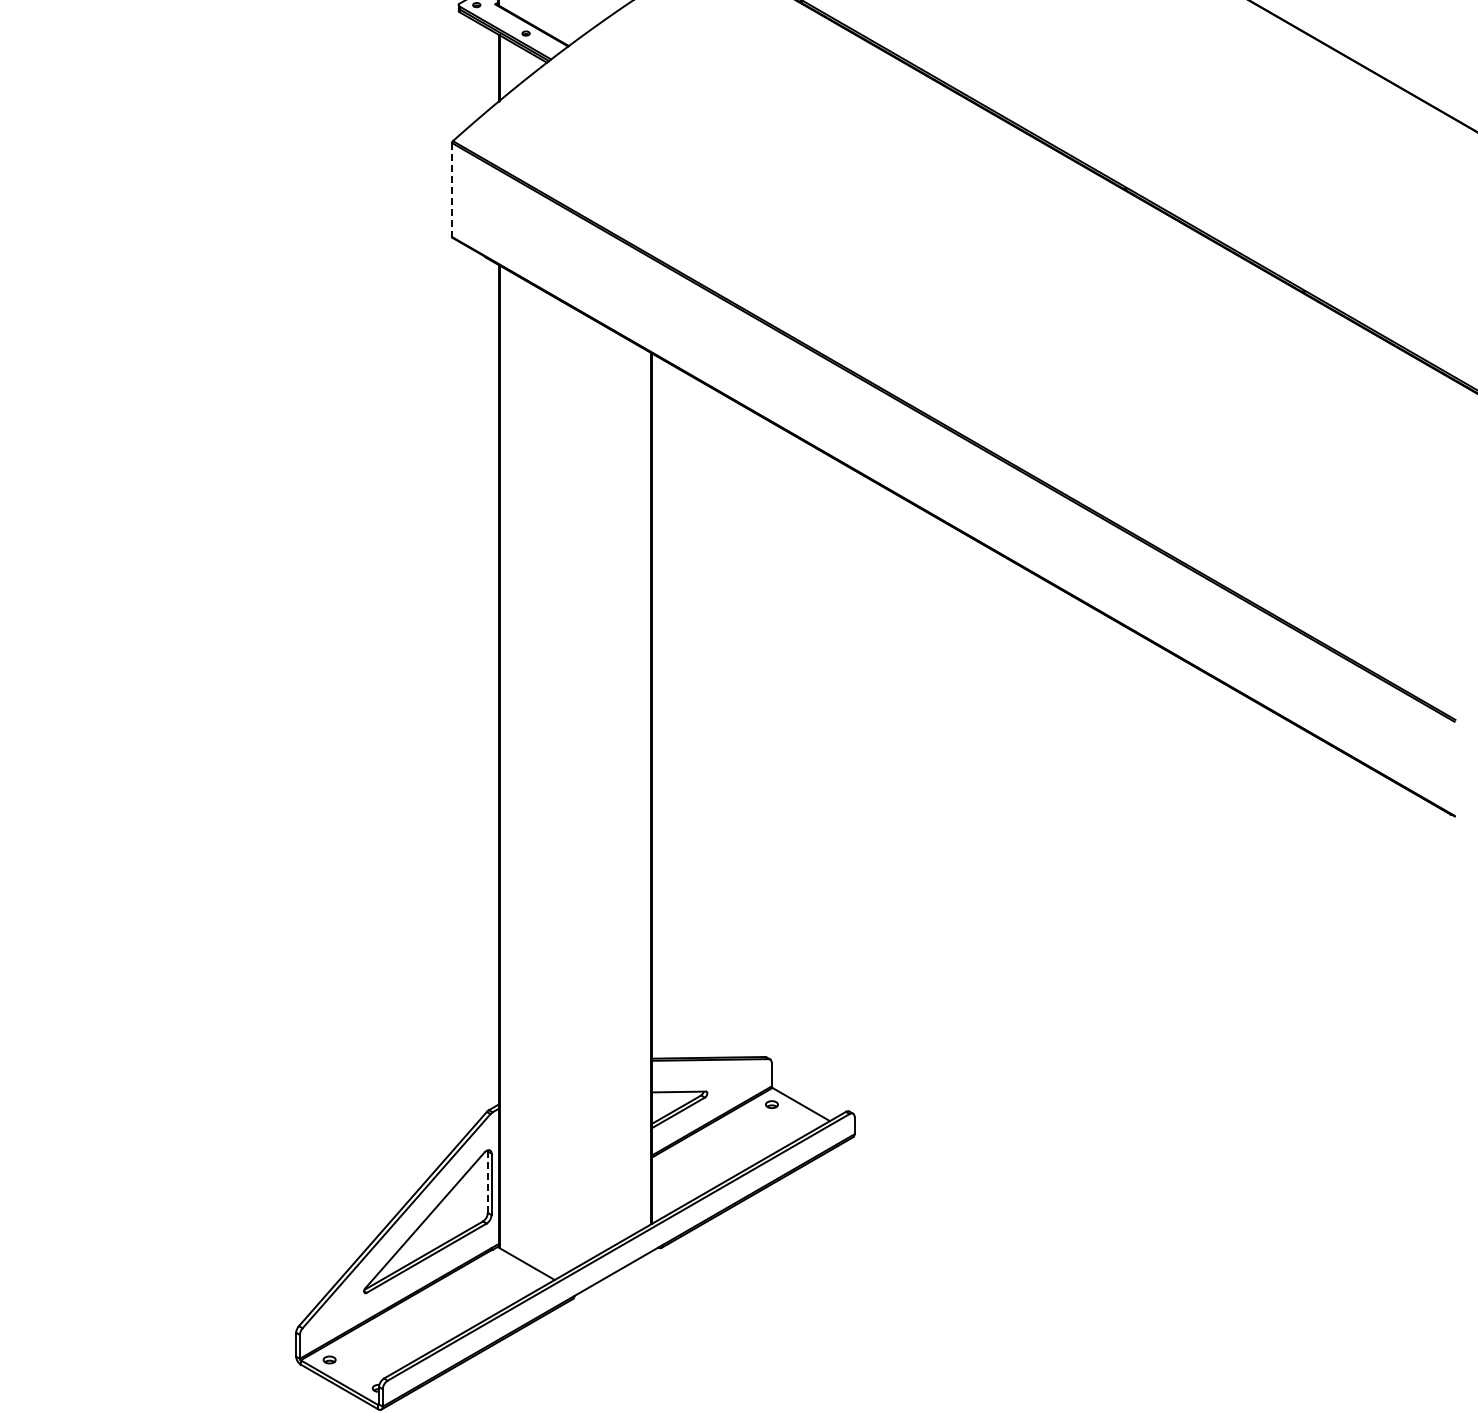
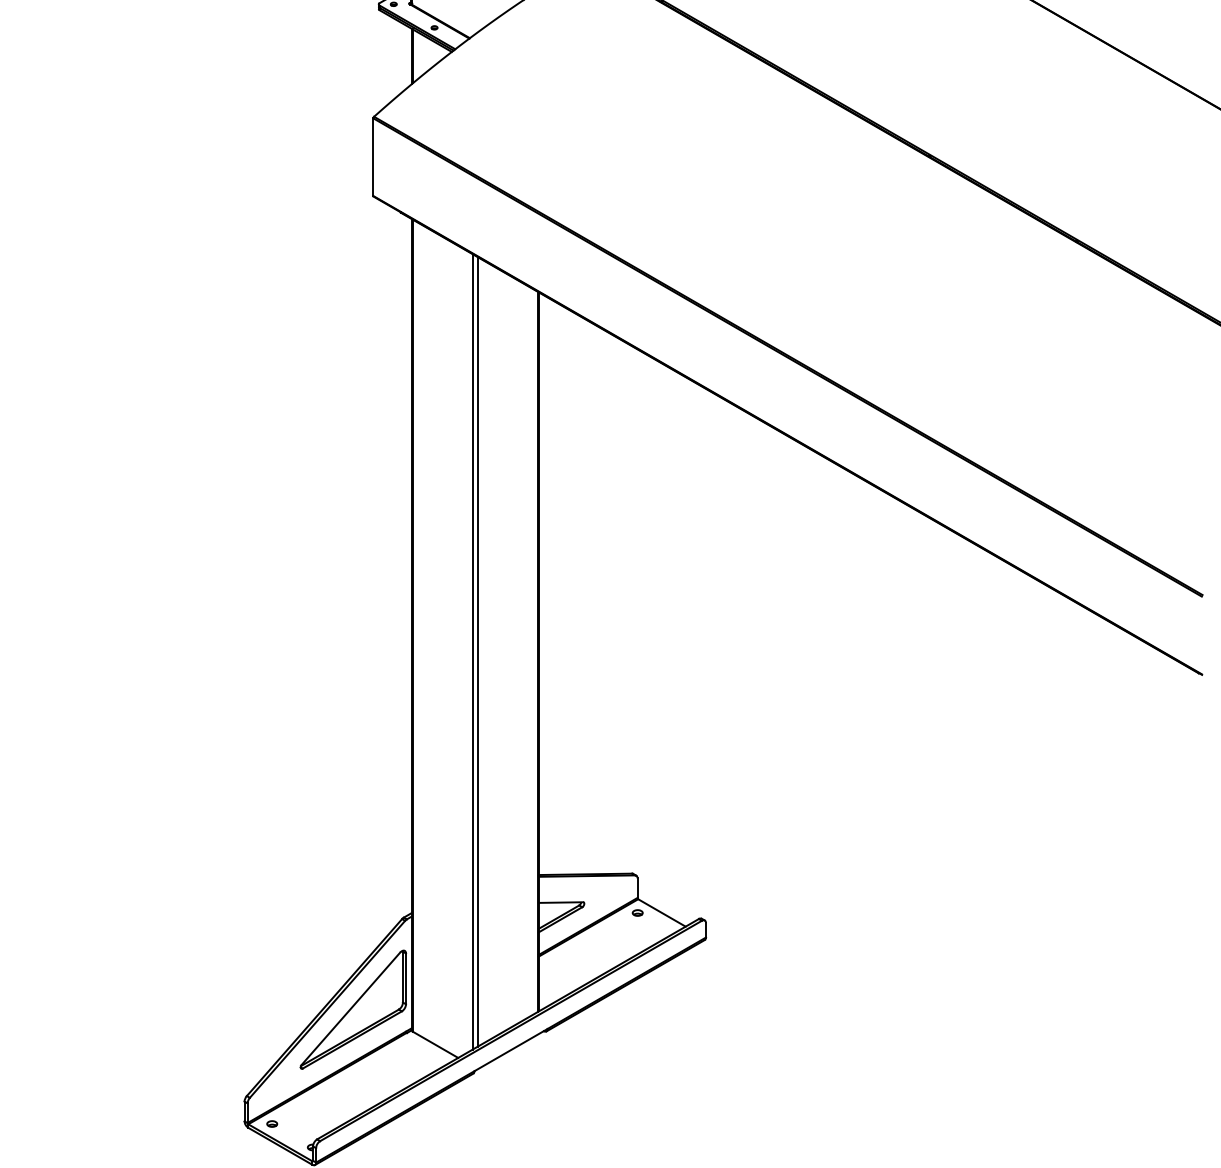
line: (452, 190) -> (373, 157), dashed -> solid
line: (572, 788) -> (472, 651), added
line: (578, 788) -> (477, 651), added
line: (487, 1182) -> (402, 977), dashed -> solid

